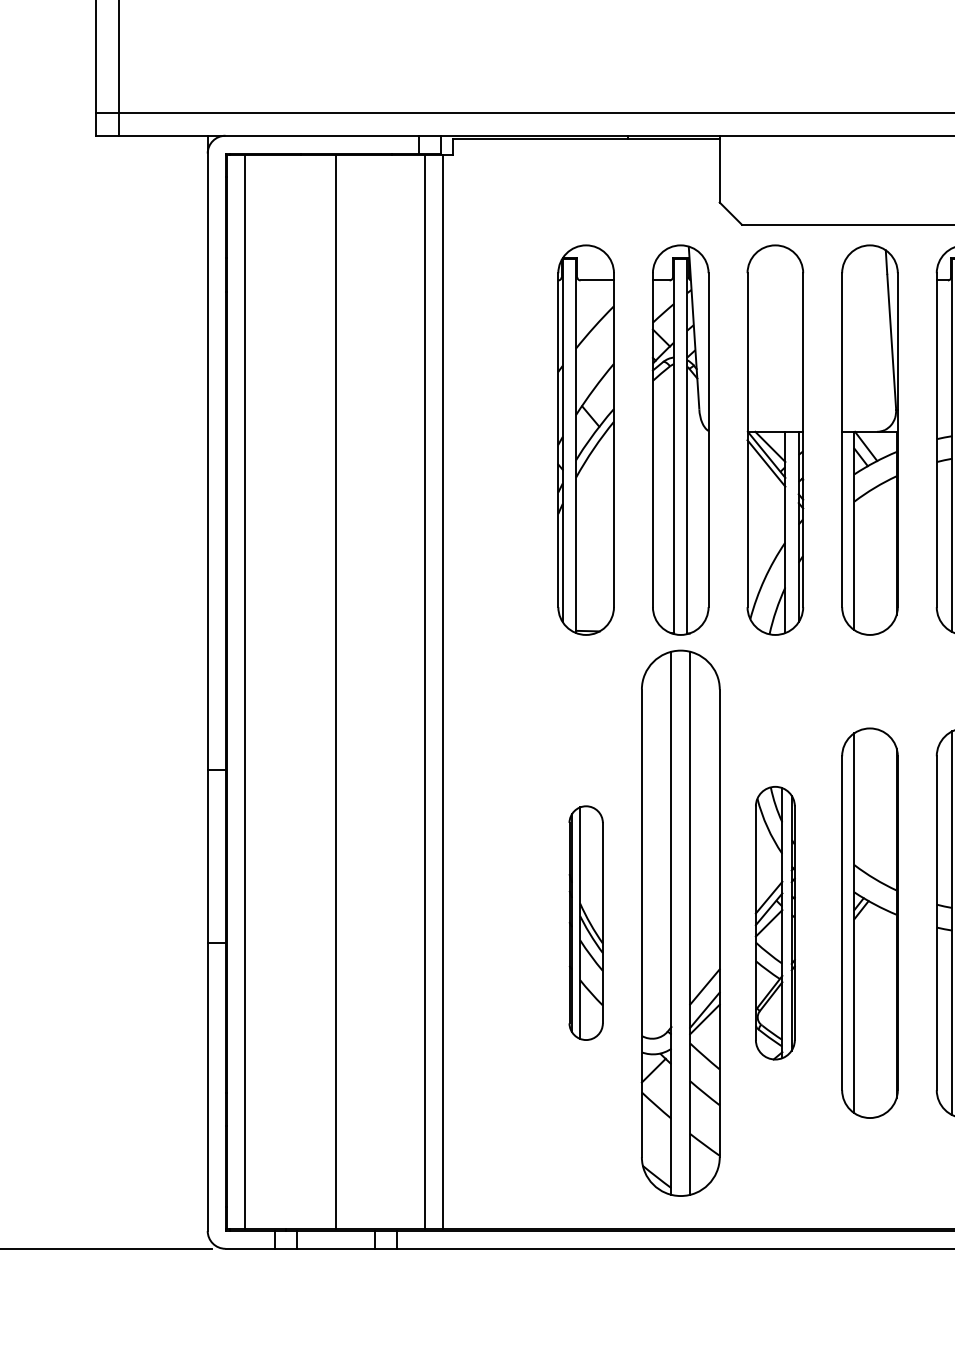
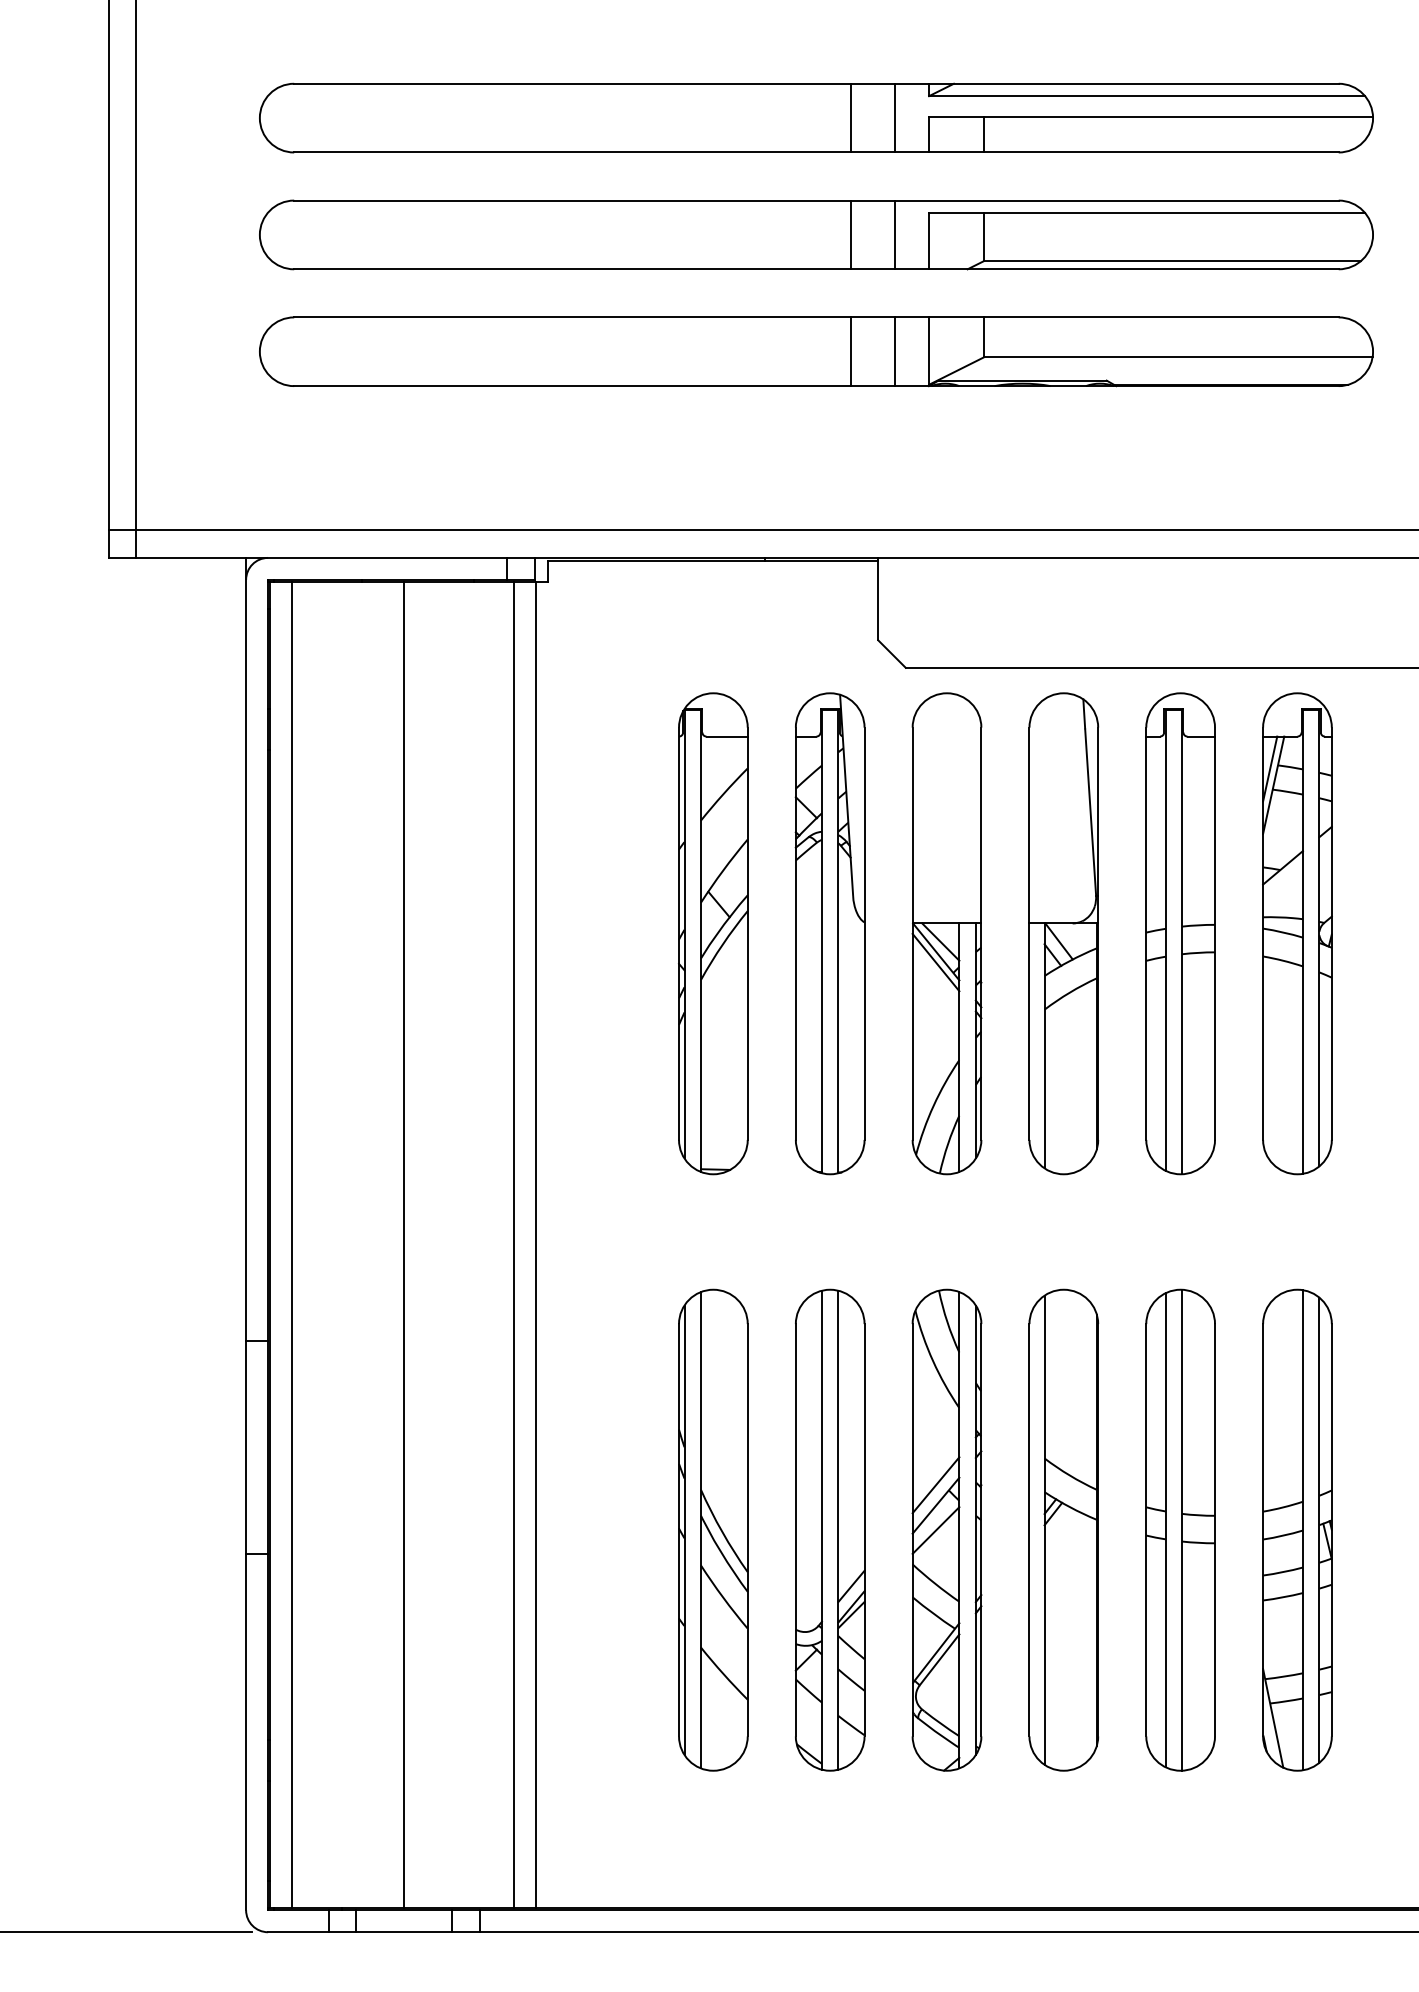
part: (586, 922) -> (713, 1529), size x1.67
part: (680, 922) -> (829, 1529), size x0.71
part: (774, 922) -> (946, 1529), size x1.43

